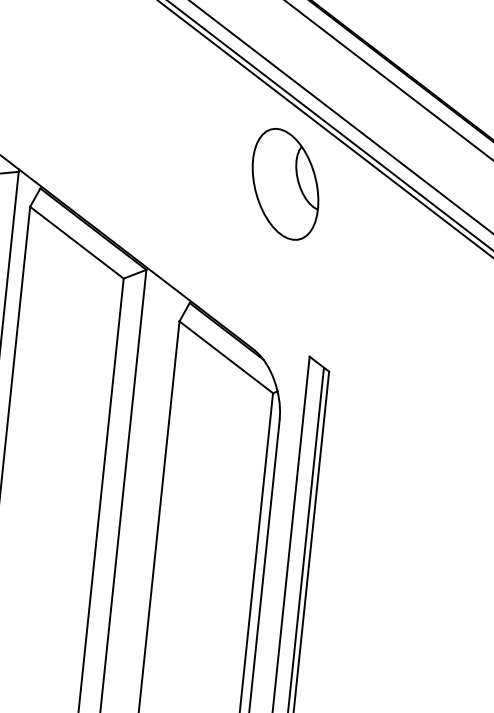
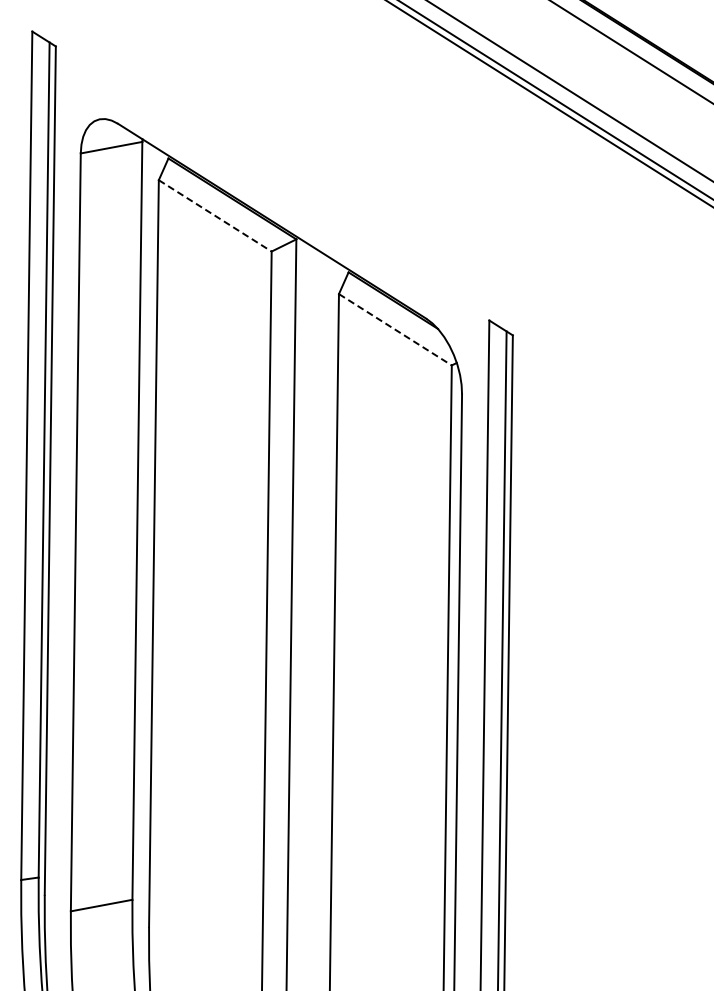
part: (285, 184) -> (444, 128), removed
line: (77, 242) -> (215, 215), solid -> dashed
line: (226, 357) -> (395, 329), solid -> dashed

